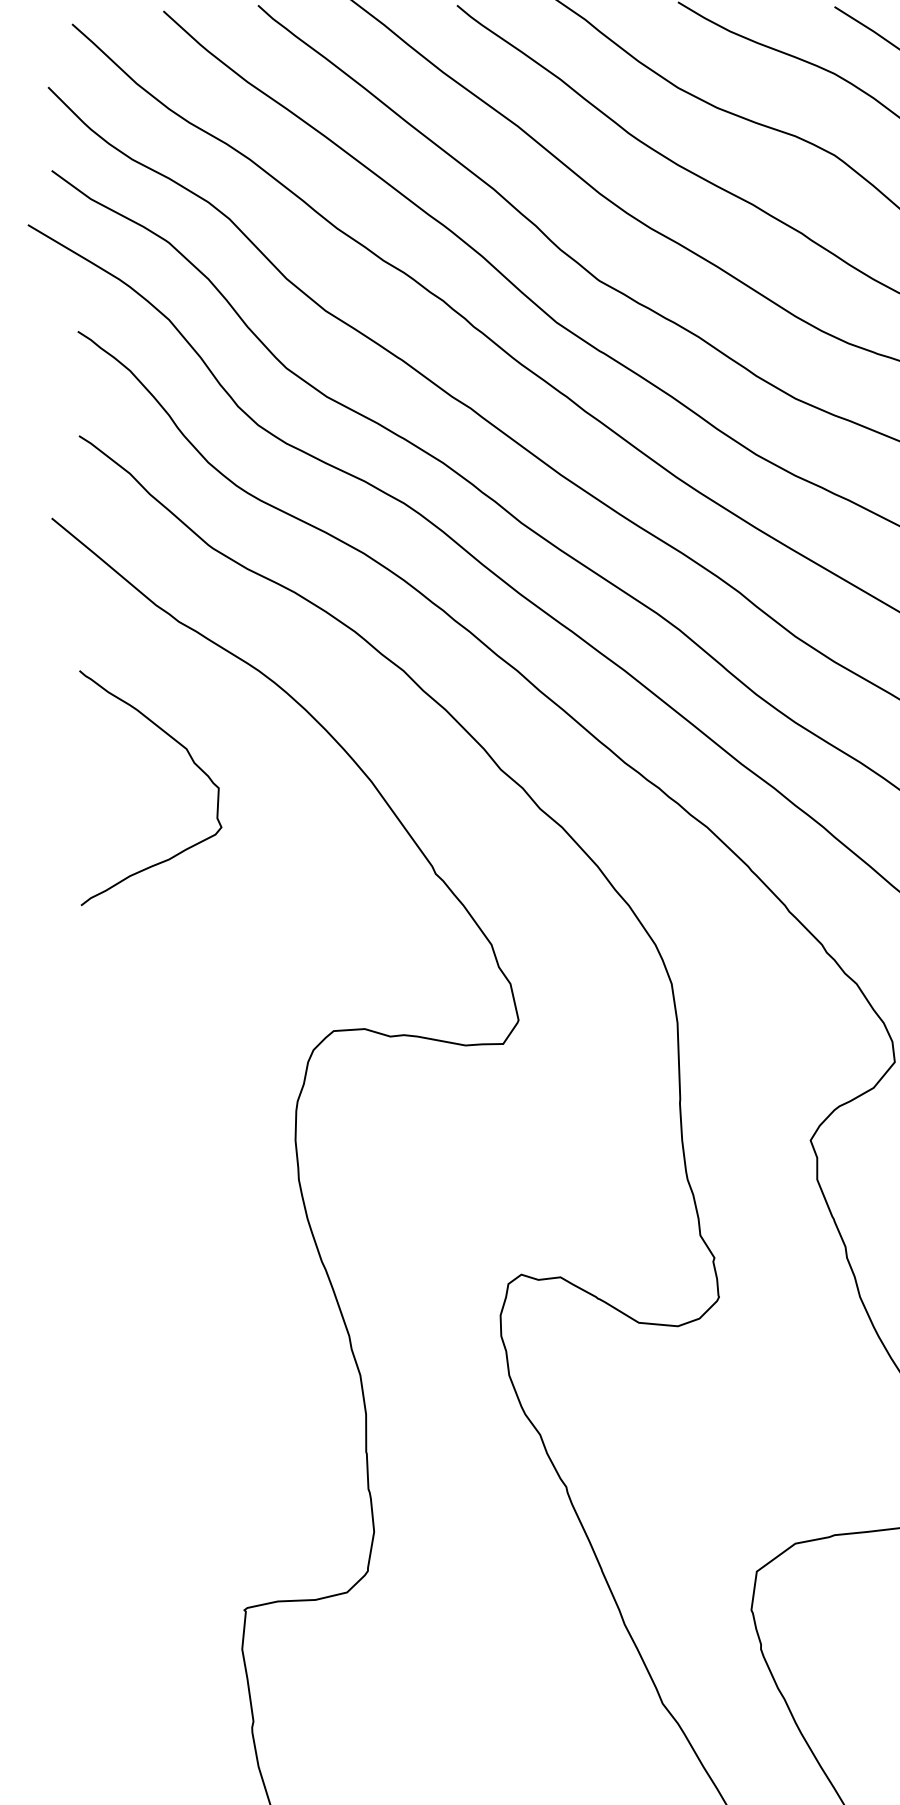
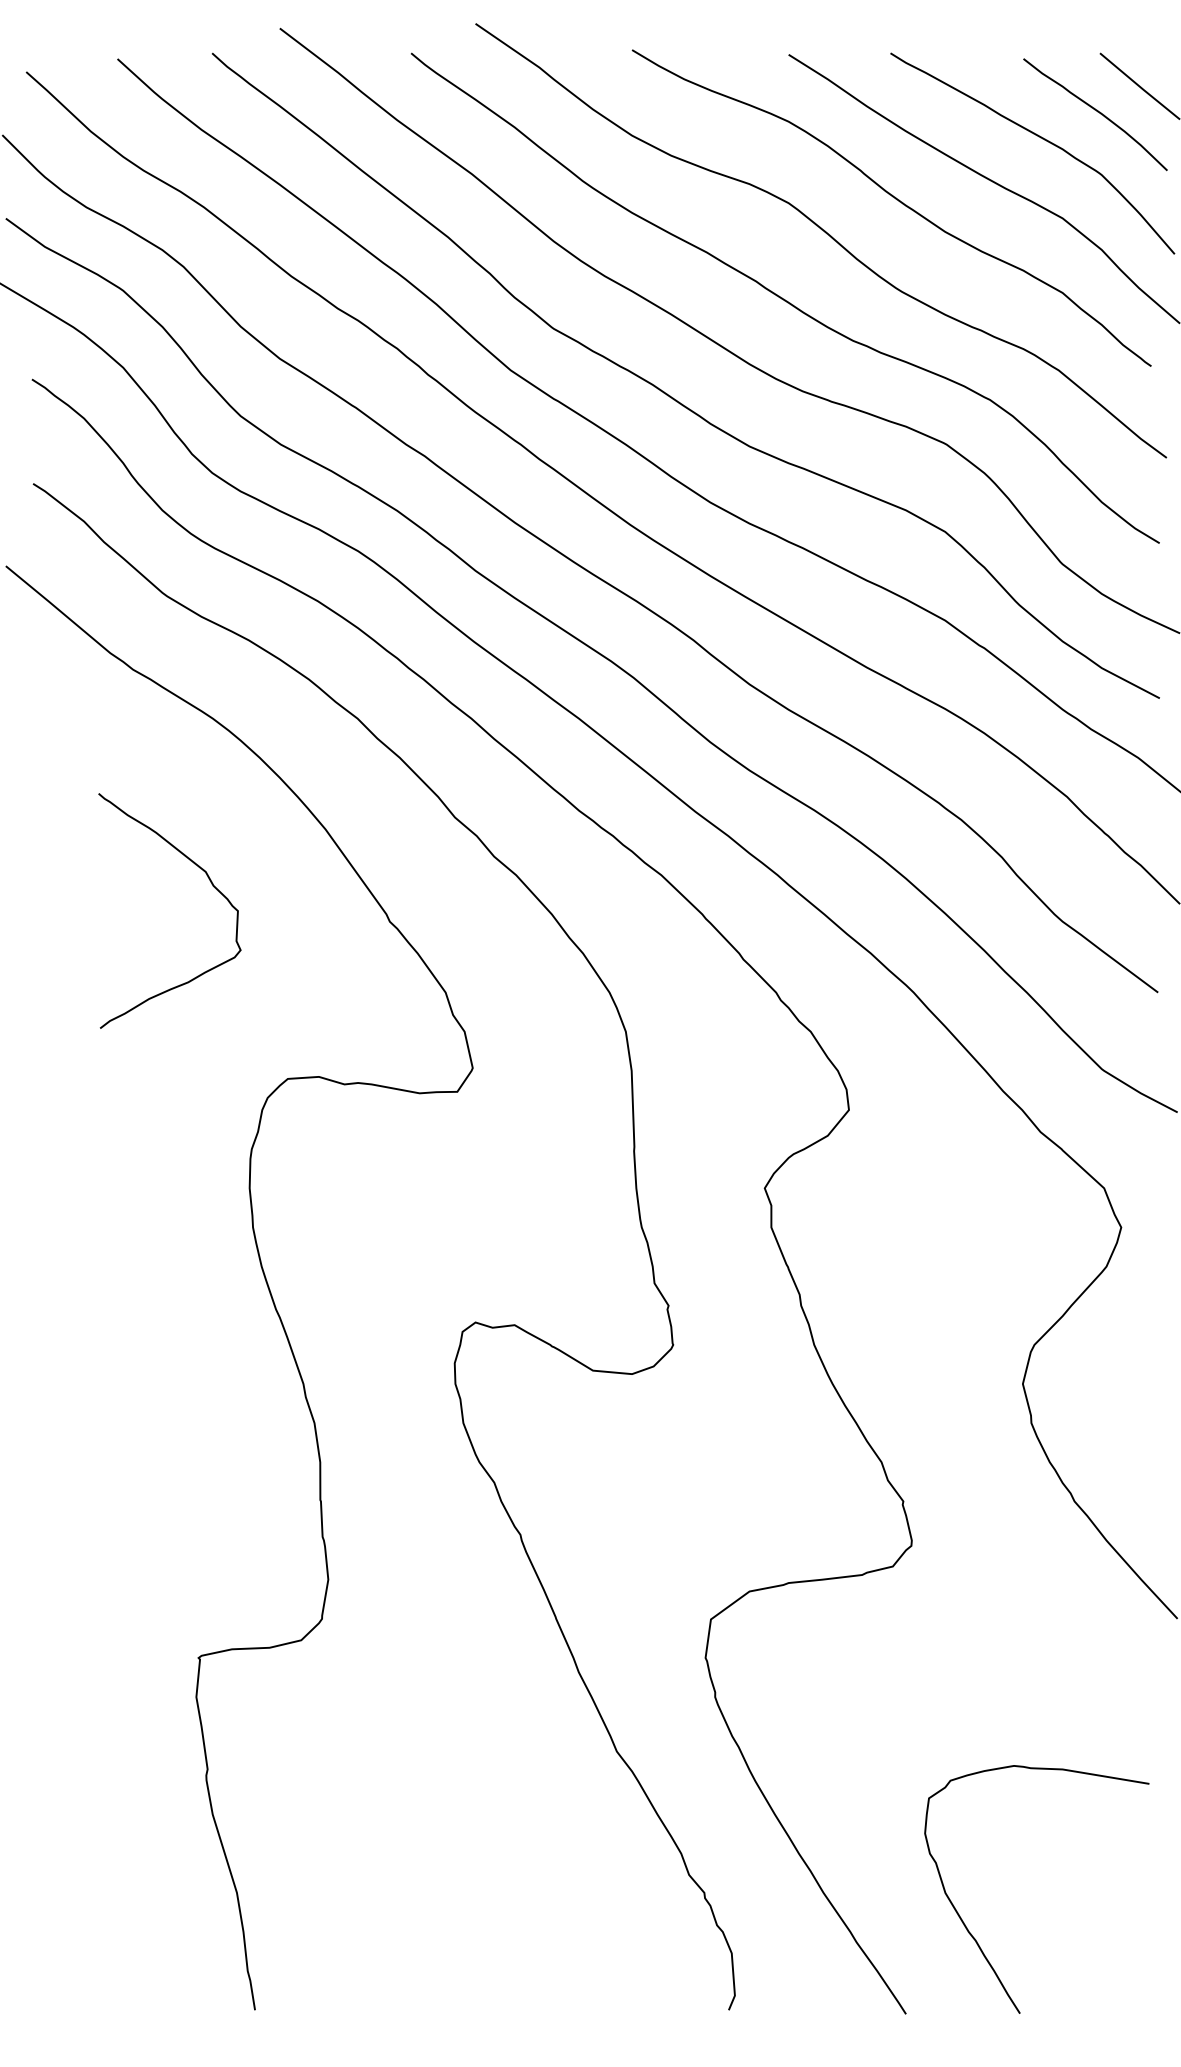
curve: (193, 763) -> (212, 886), moved

